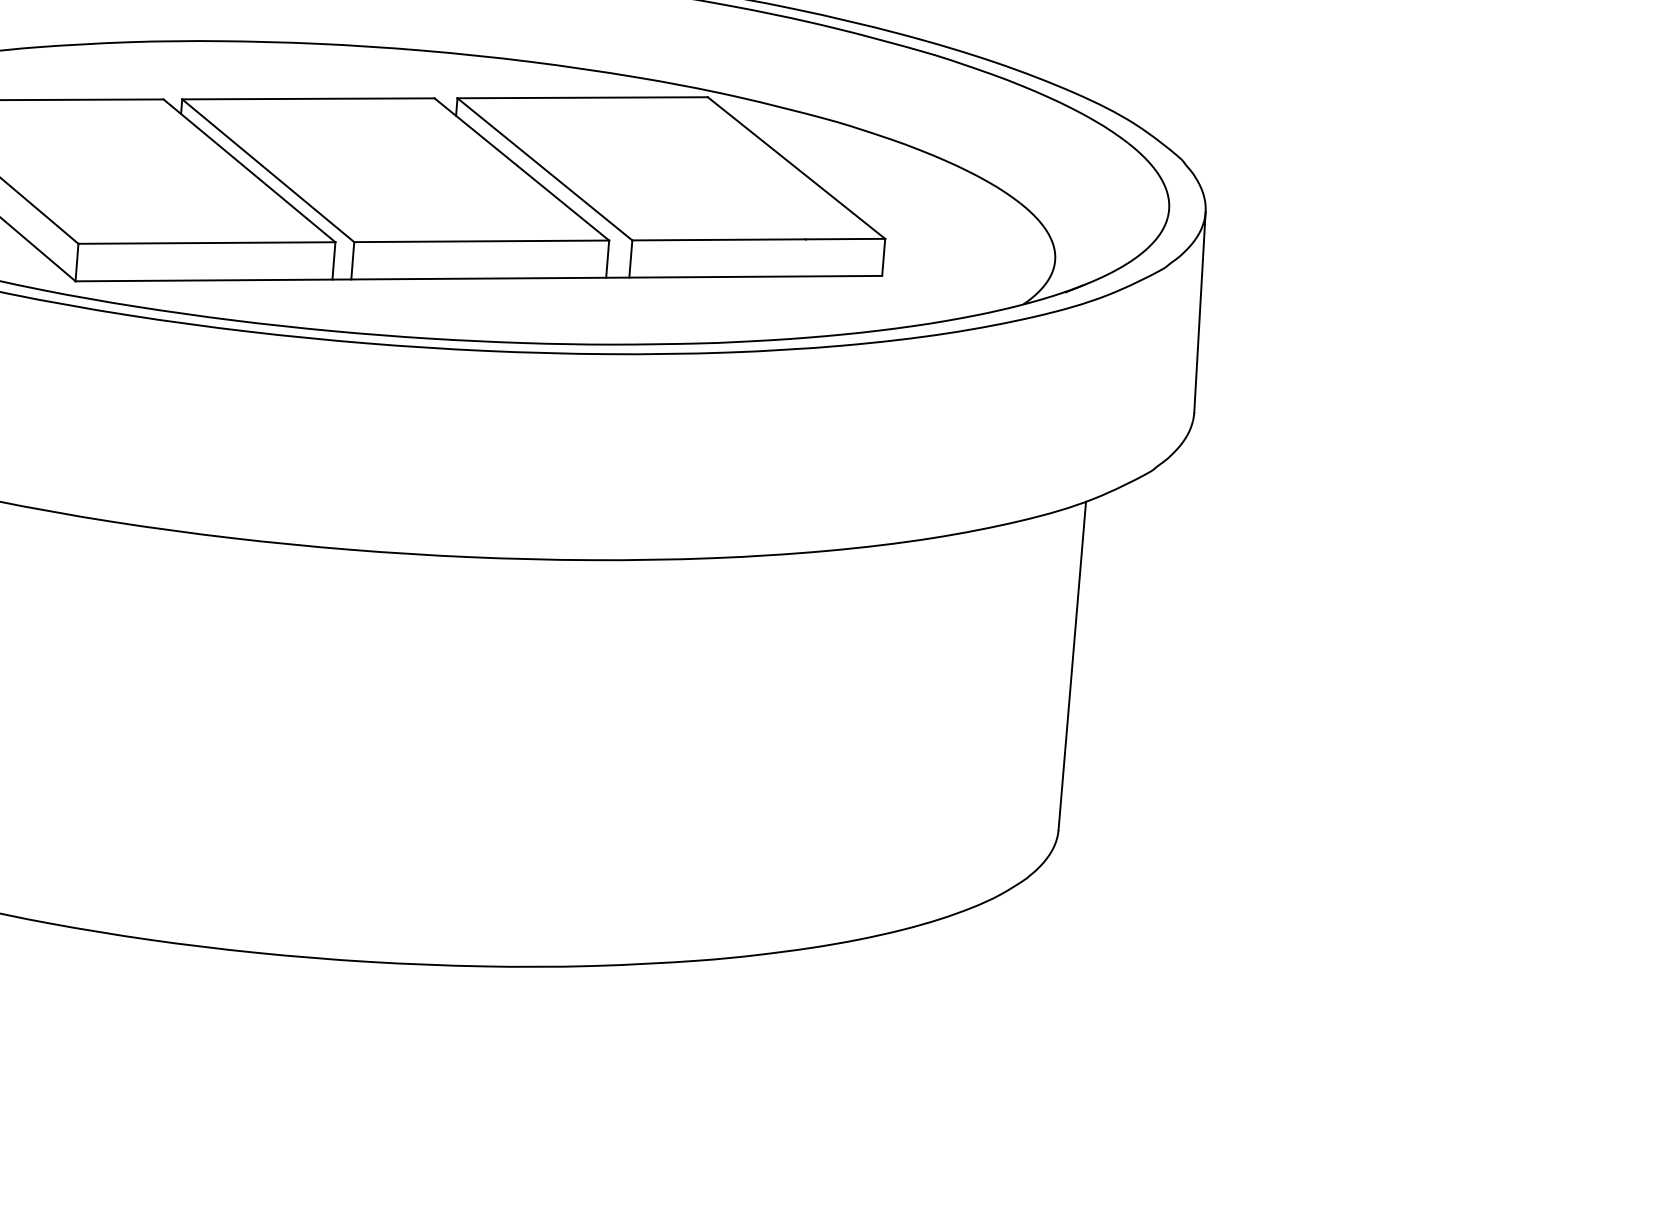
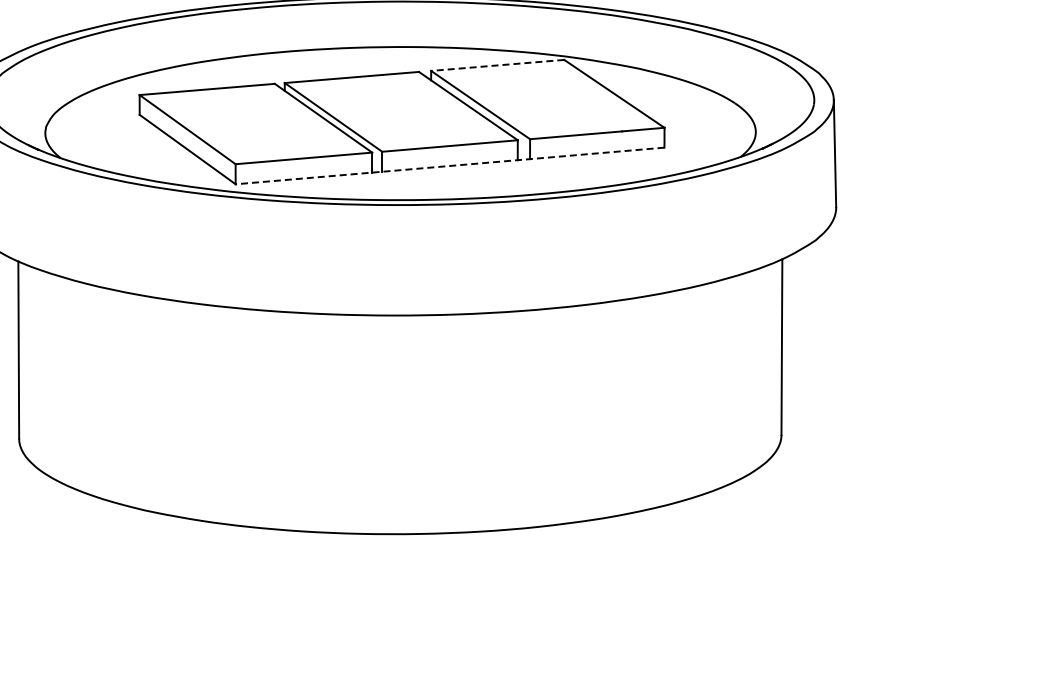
line: (582, 97) -> (497, 65), solid -> dashed
line: (477, 279) -> (449, 166), solid -> dashed

